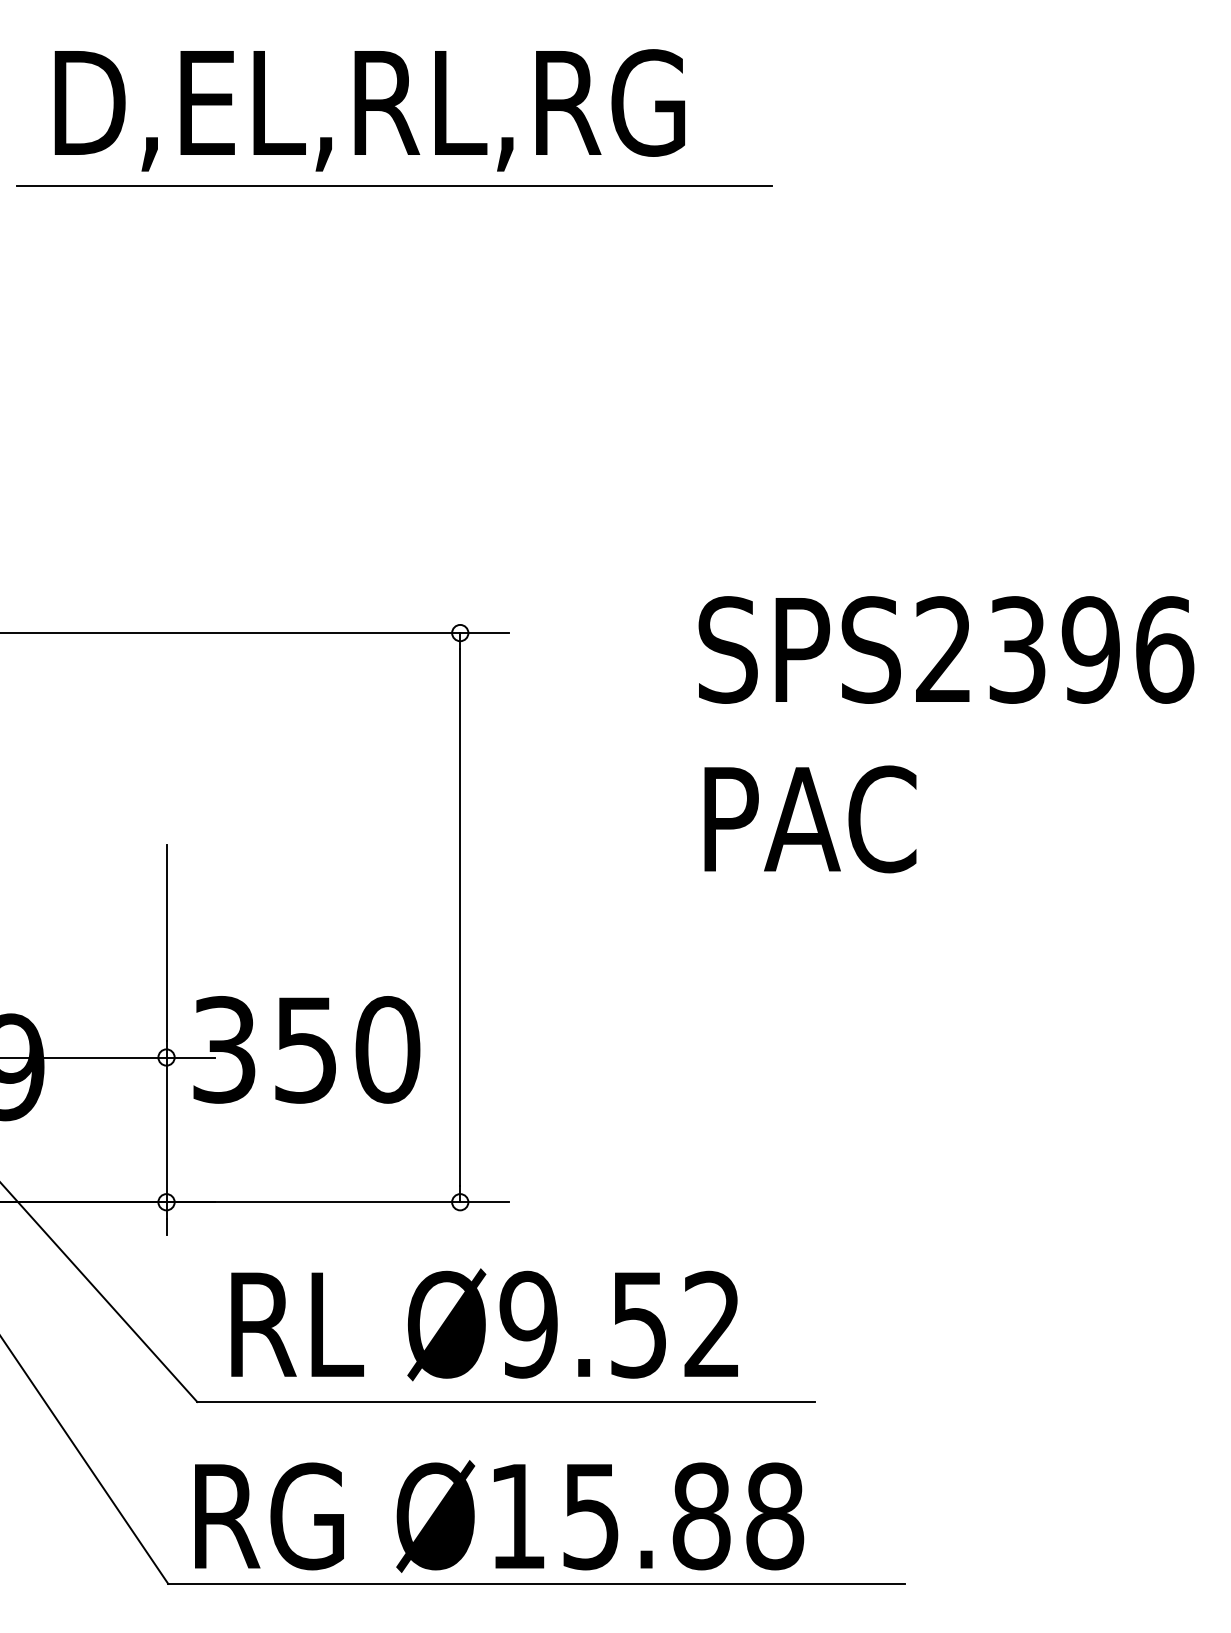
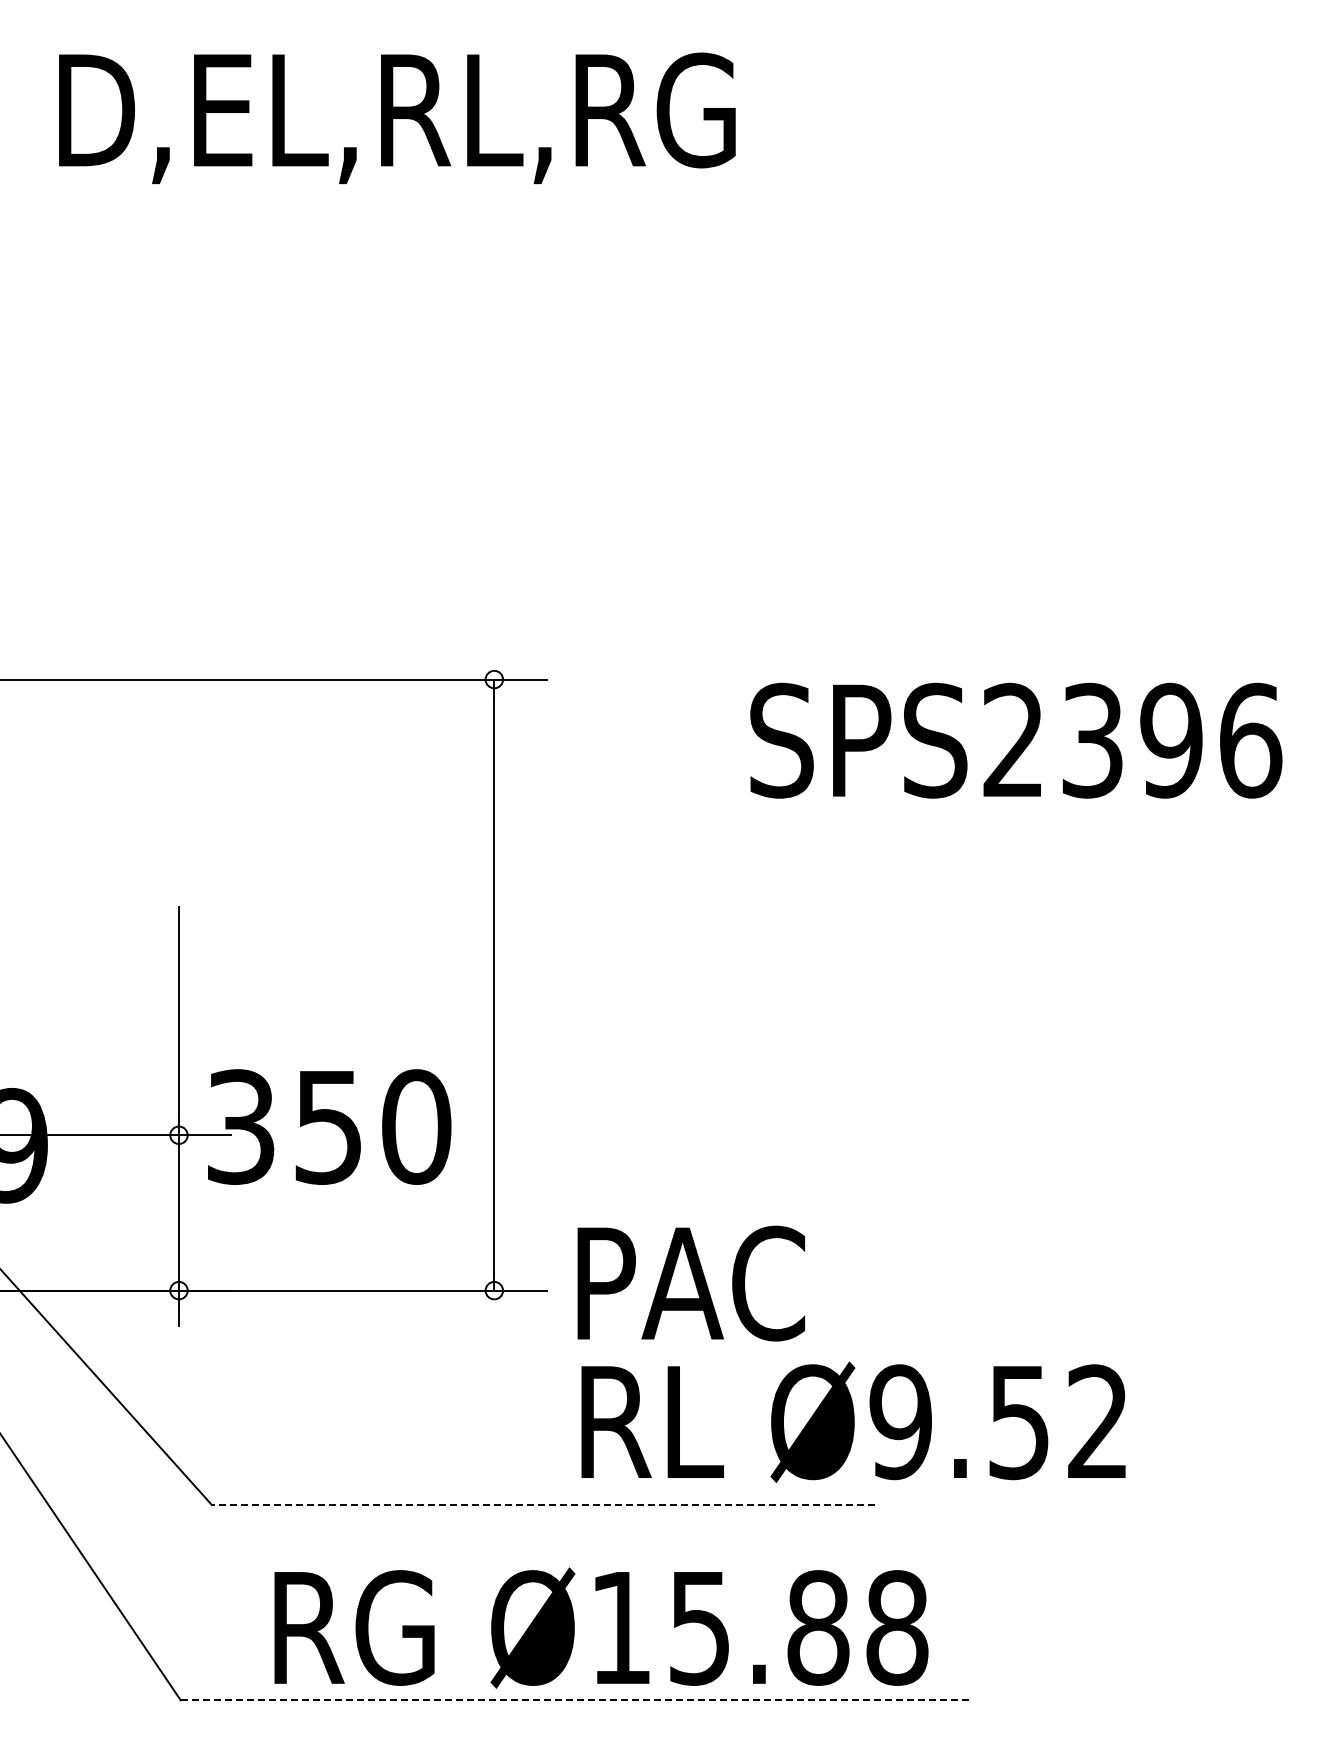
line: (394, 185) -> (423, 199), removed
text: (946, 649) -> (1016, 740), moved
text: (809, 819) -> (690, 1283), moved
text: (484, 1324) -> (853, 1421), moved
line: (506, 1402) -> (543, 1505), solid -> dashed
text: (499, 1515) -> (601, 1627), moved
line: (536, 1583) -> (576, 1700), solid -> dashed

